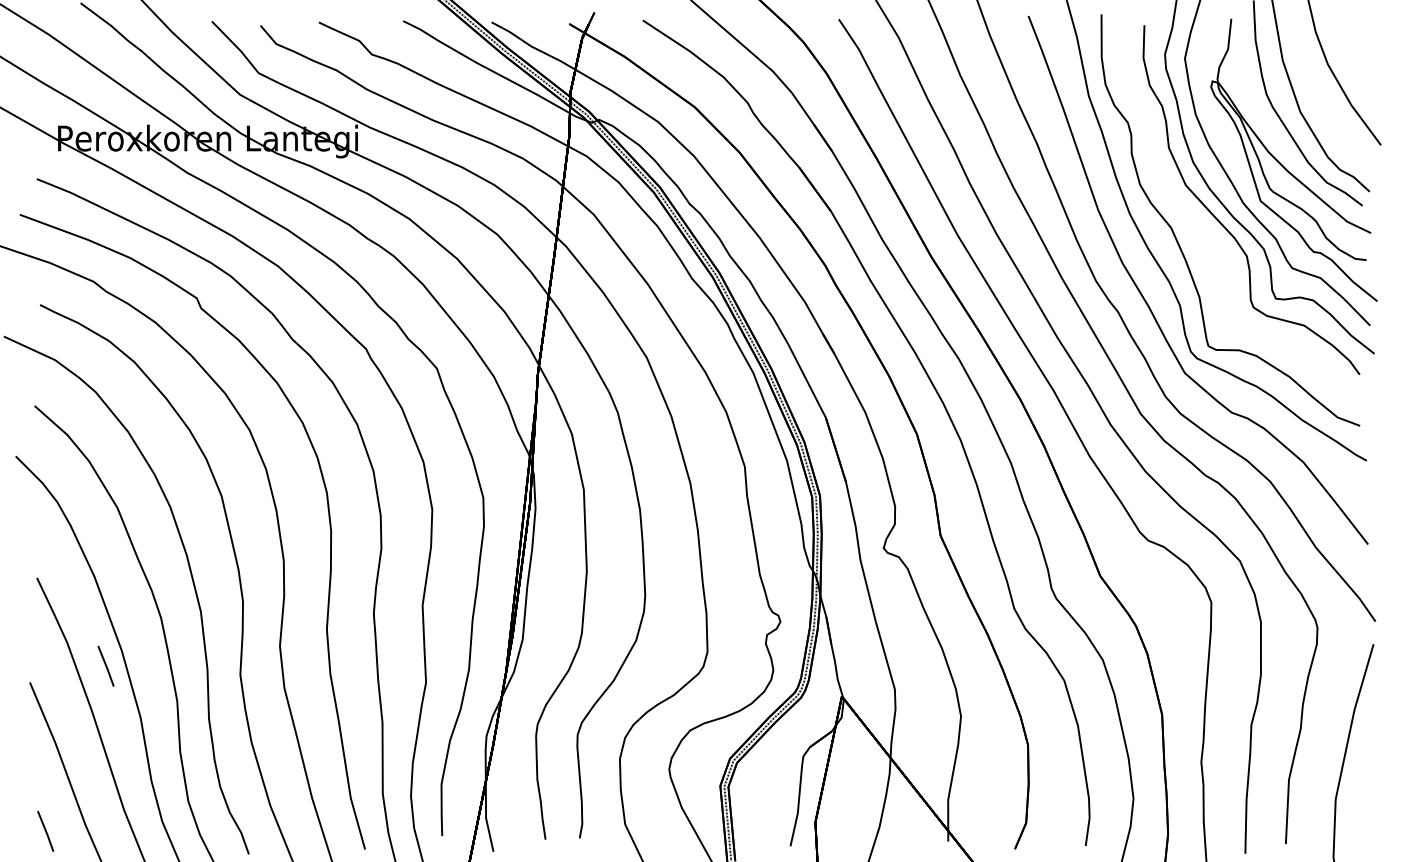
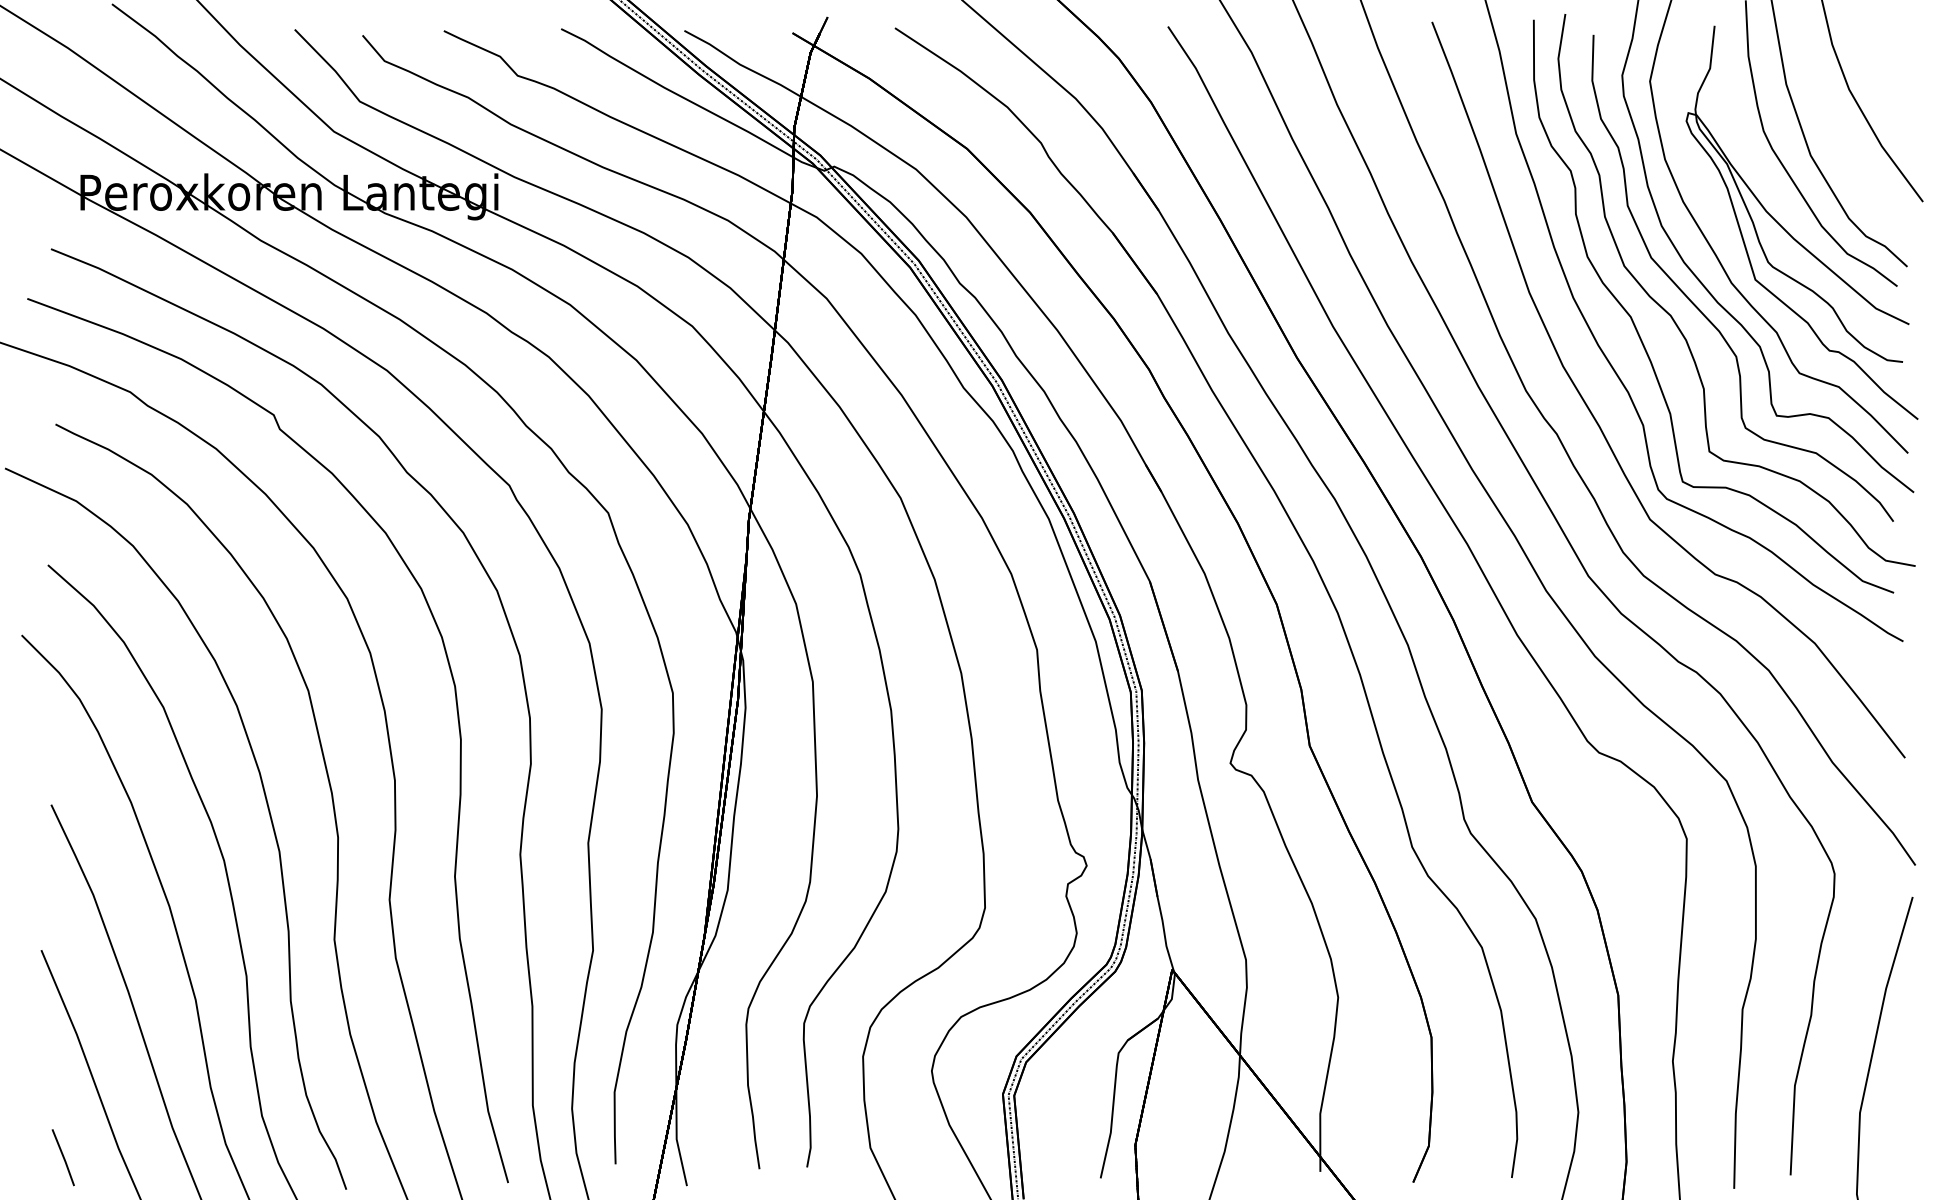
curve: (1206, 235) -> (1679, 327), added
line: (105, 666) -> (146, 927), removed

